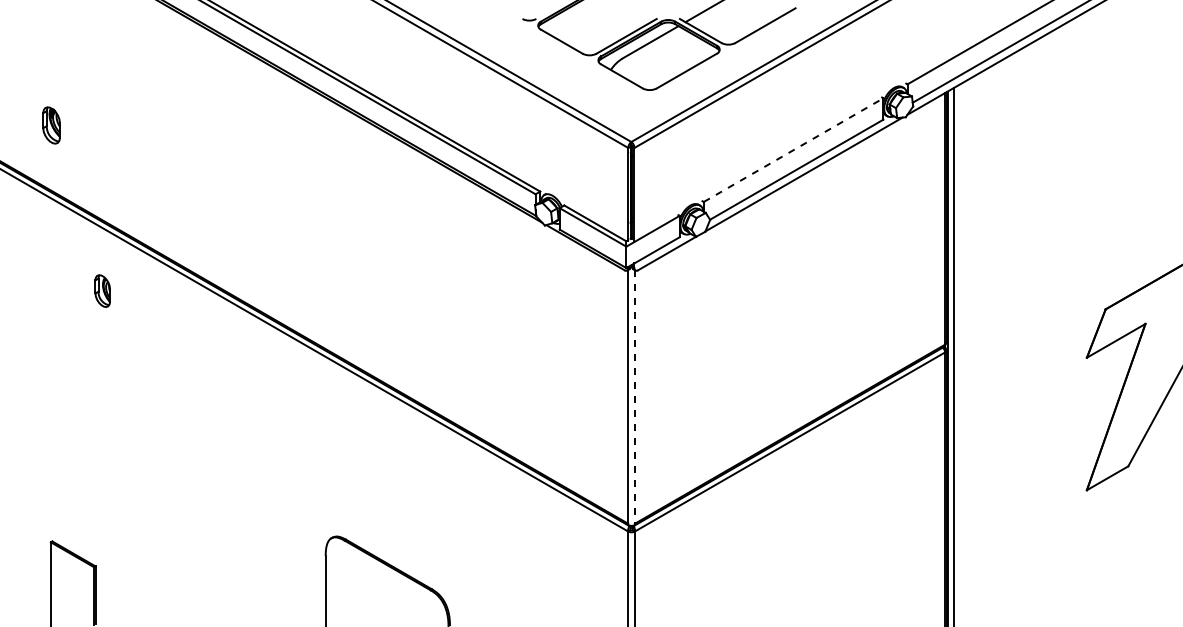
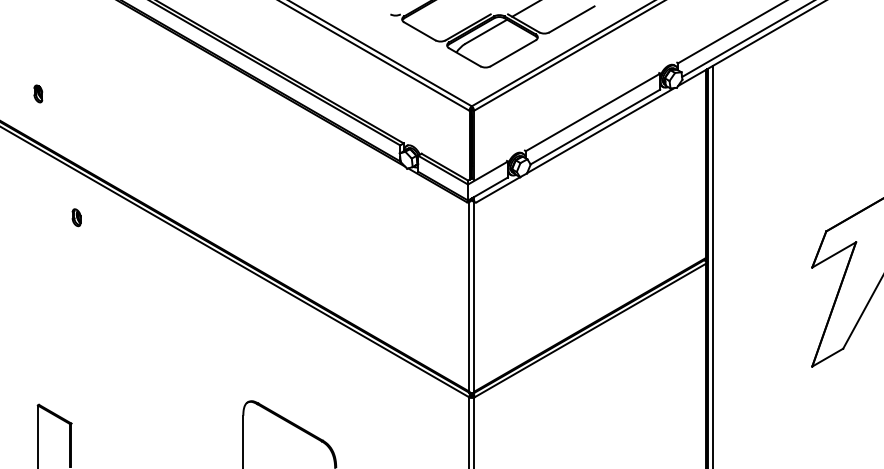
part: (51, 125) -> (38, 93), size x0.62
line: (793, 150) -> (592, 112), dashed -> solid
part: (102, 290) -> (76, 217), size x0.71
line: (634, 397) -> (474, 297), dashed -> solid

